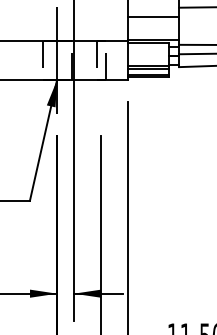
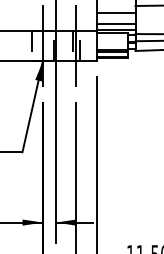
line: (153, 31) -> (116, 23), added
line: (101, 60) -> (76, 45), added

